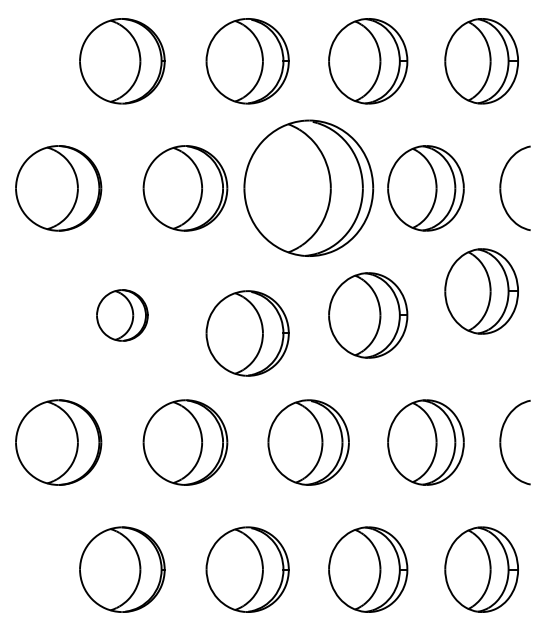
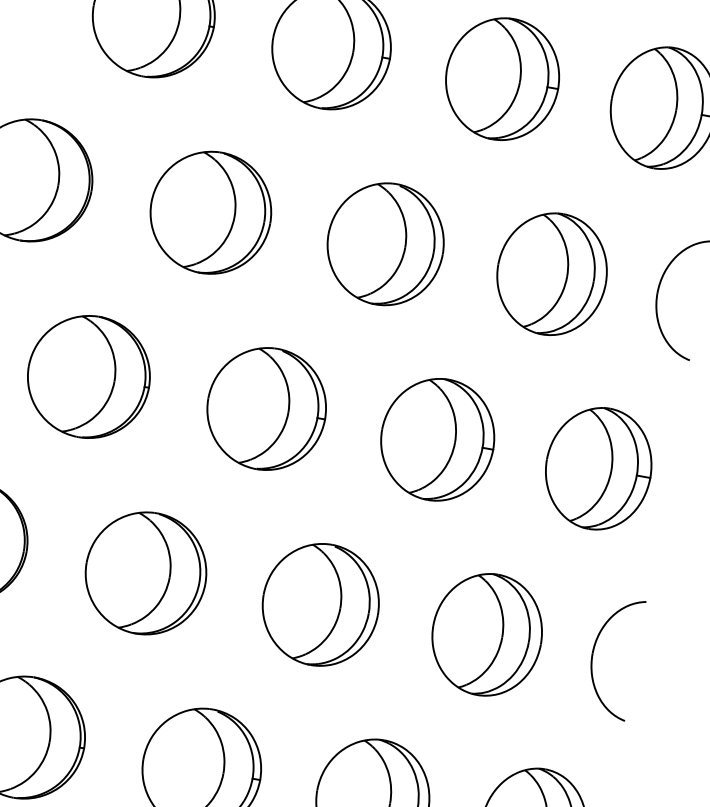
part: (308, 188) -> (385, 244), size x0.62
part: (481, 291) -> (598, 468), moved
part: (122, 315) -> (89, 377), size x1.67
part: (247, 333) -> (266, 408), moved

